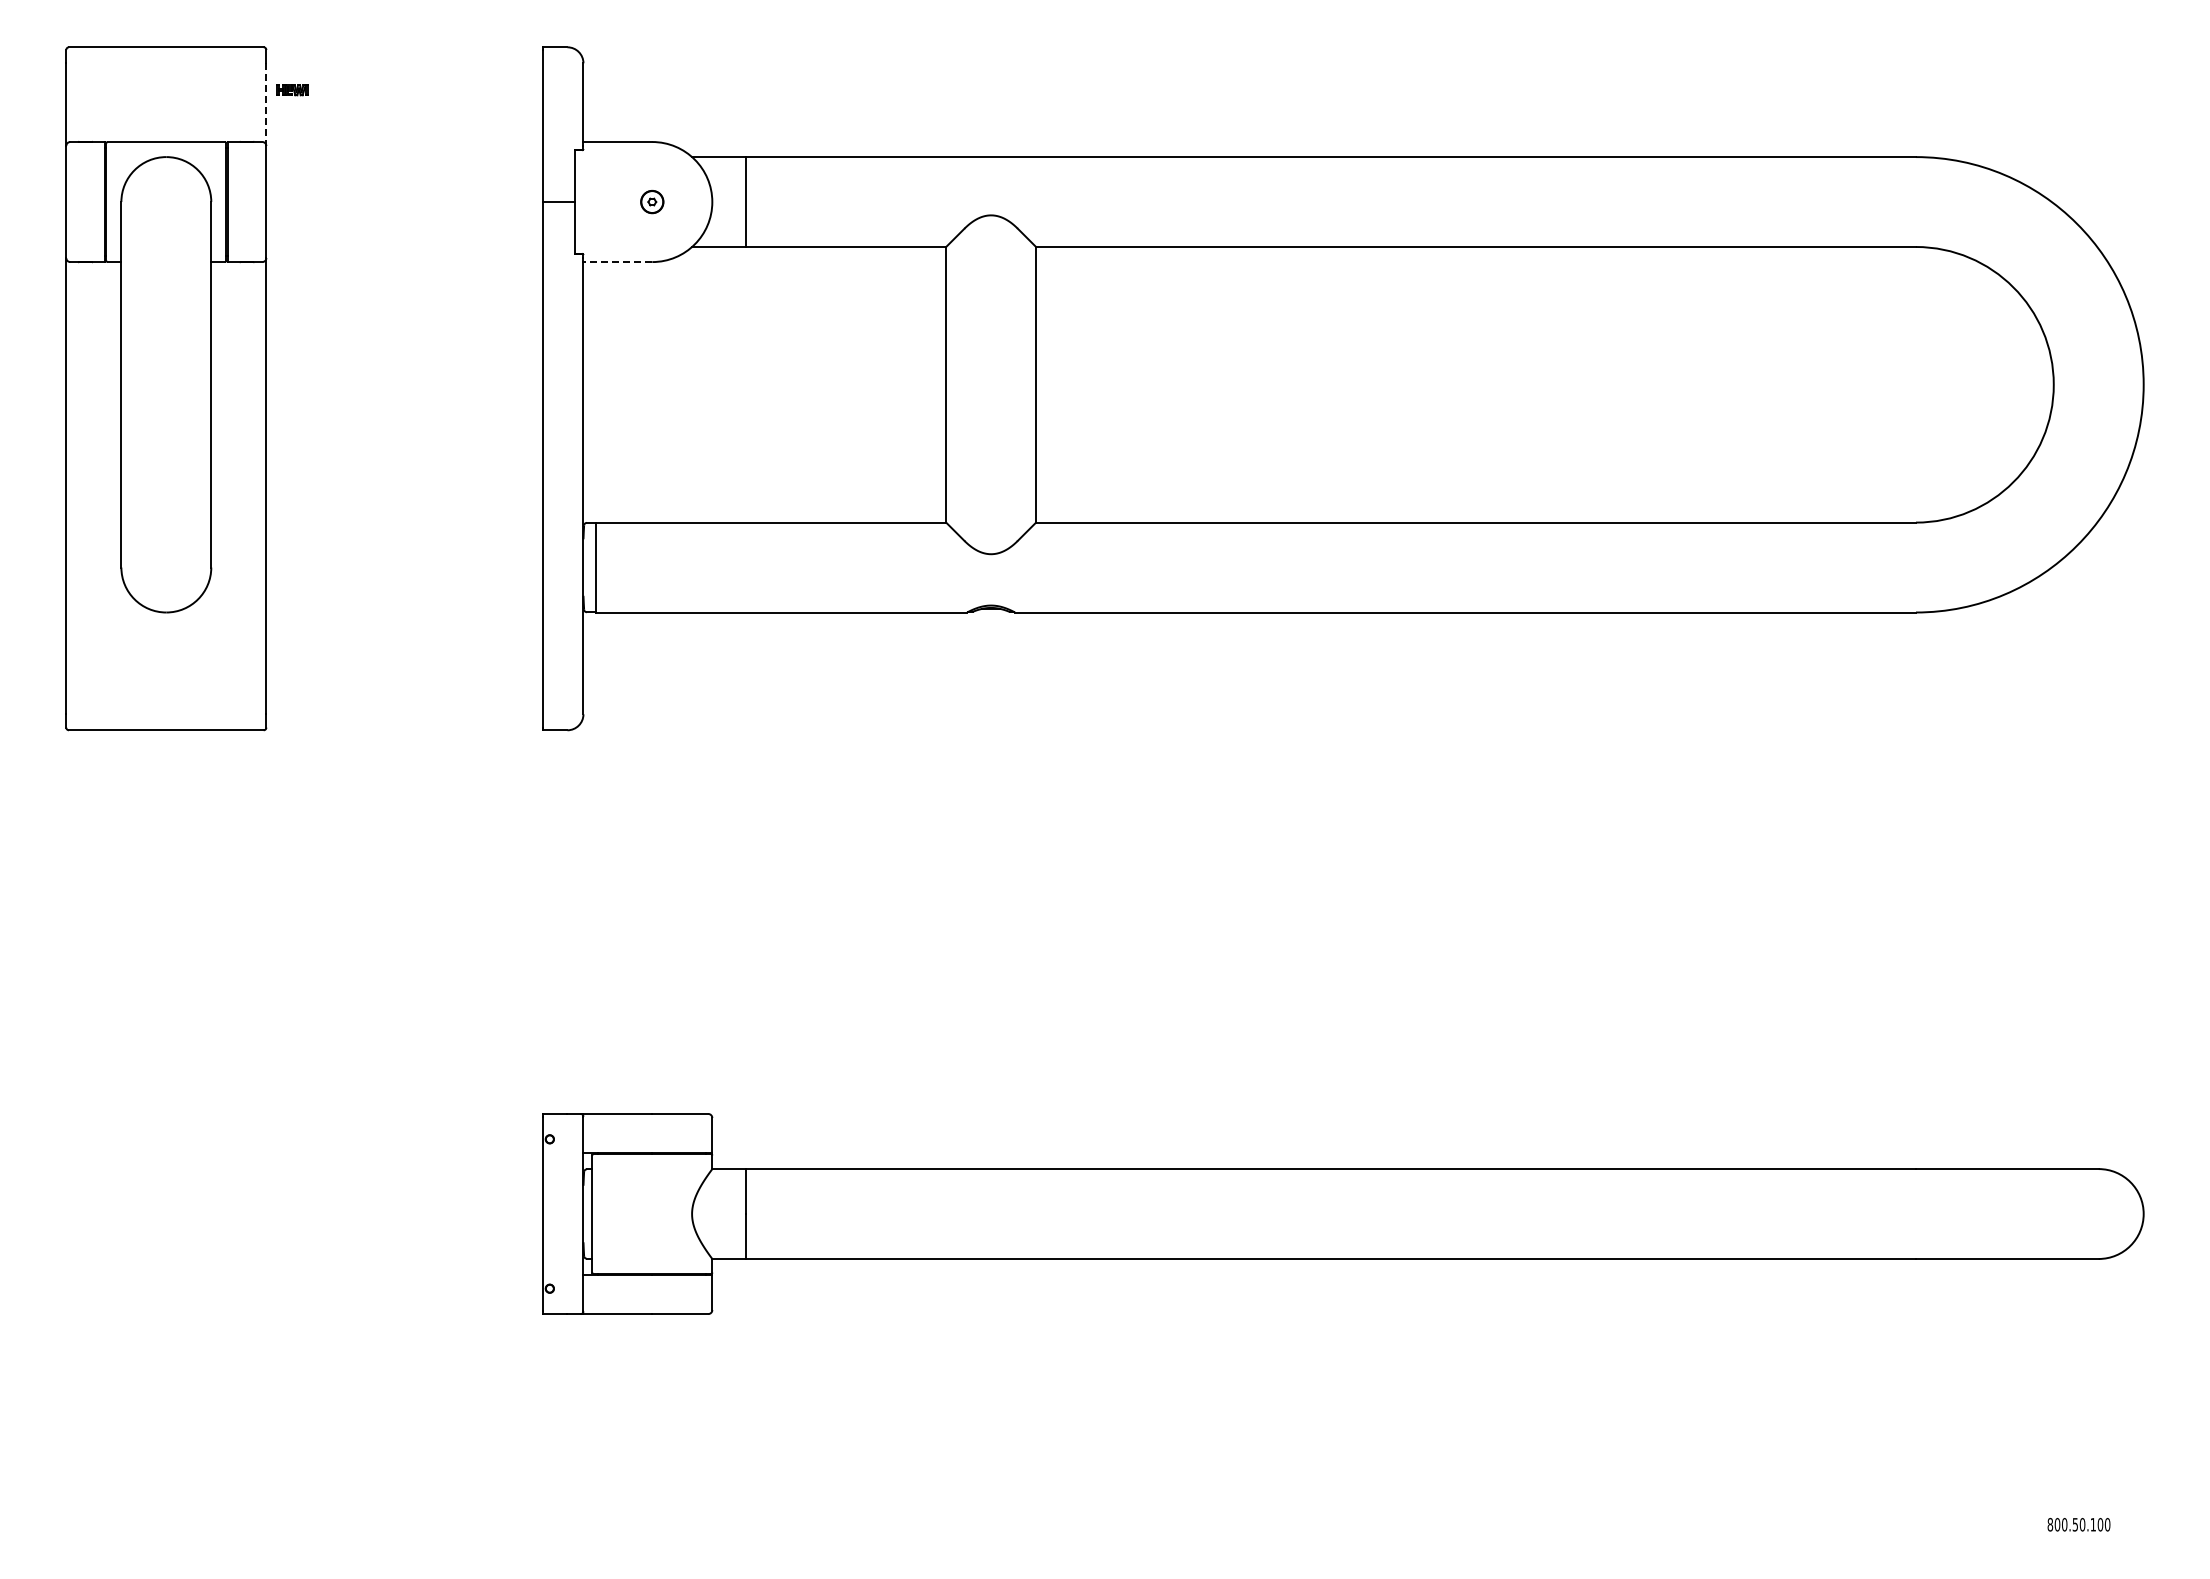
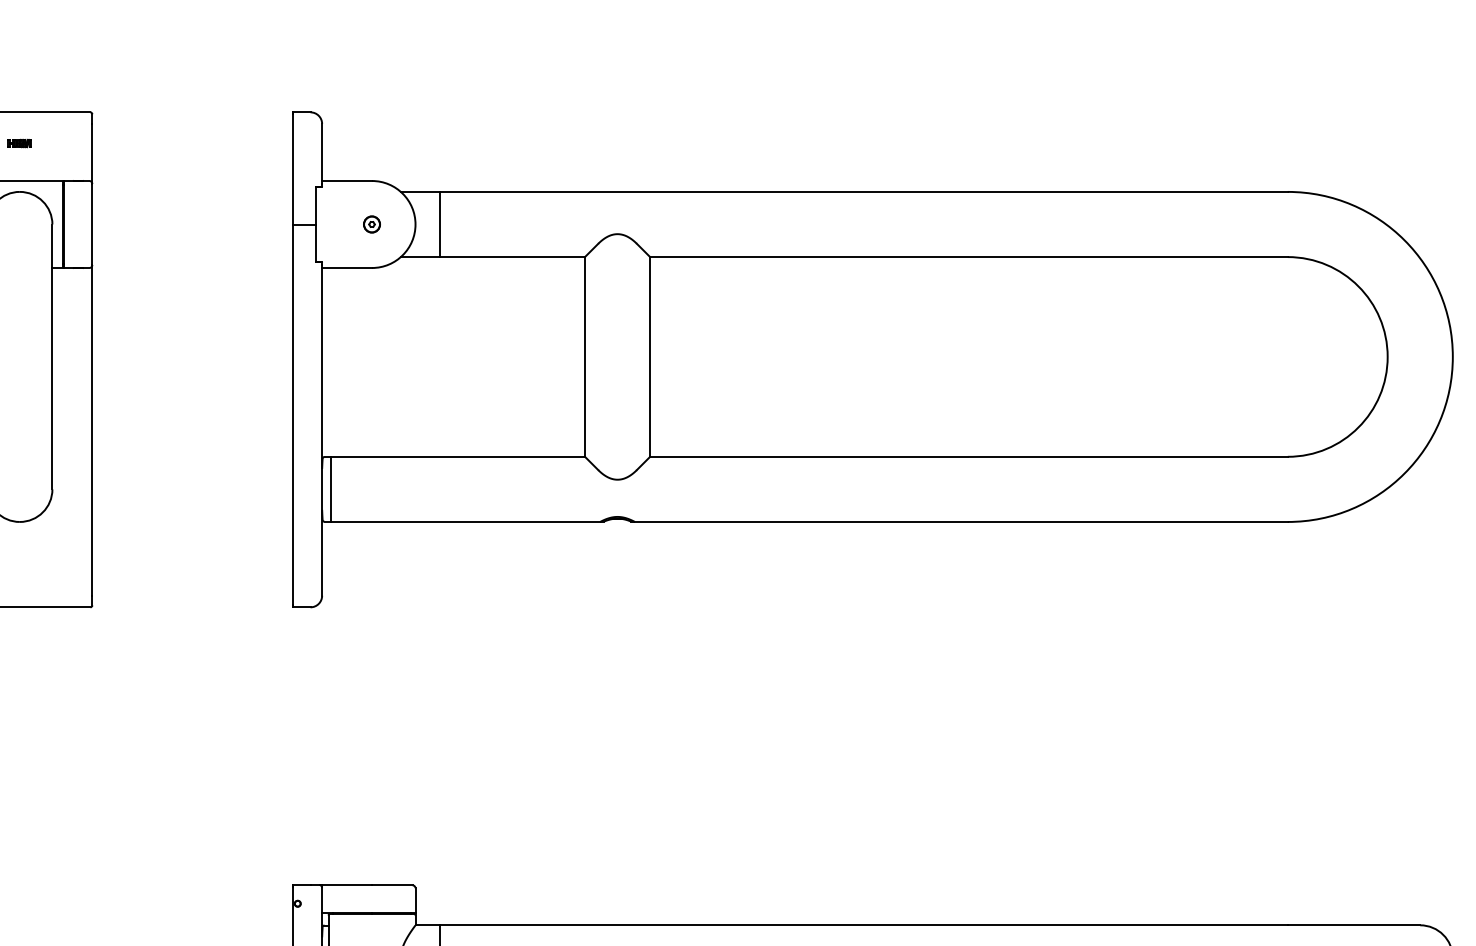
part: (292, 90) -> (19, 143), moved
line: (266, 105) -> (92, 154), dashed -> solid
line: (617, 262) -> (346, 268), dashed -> solid

